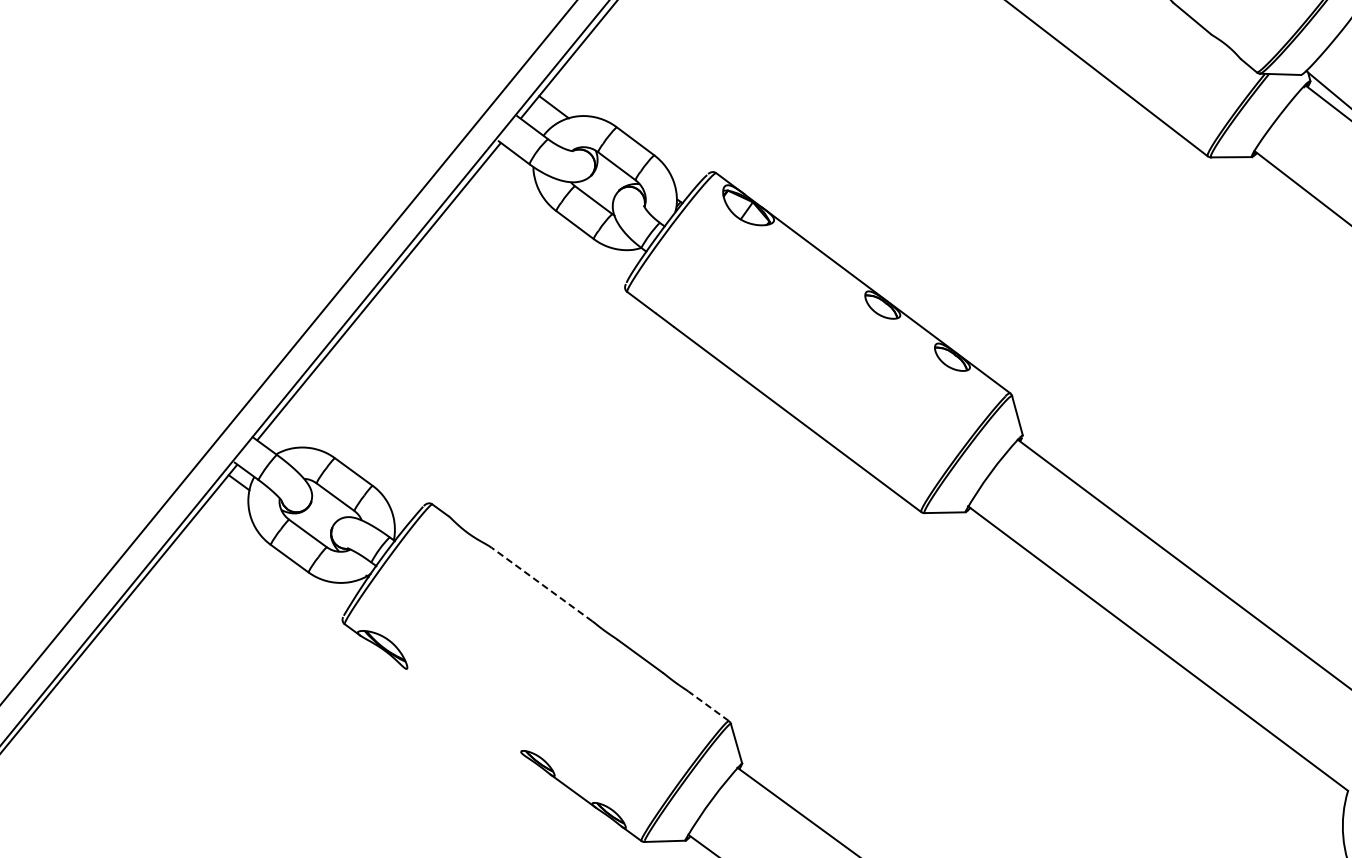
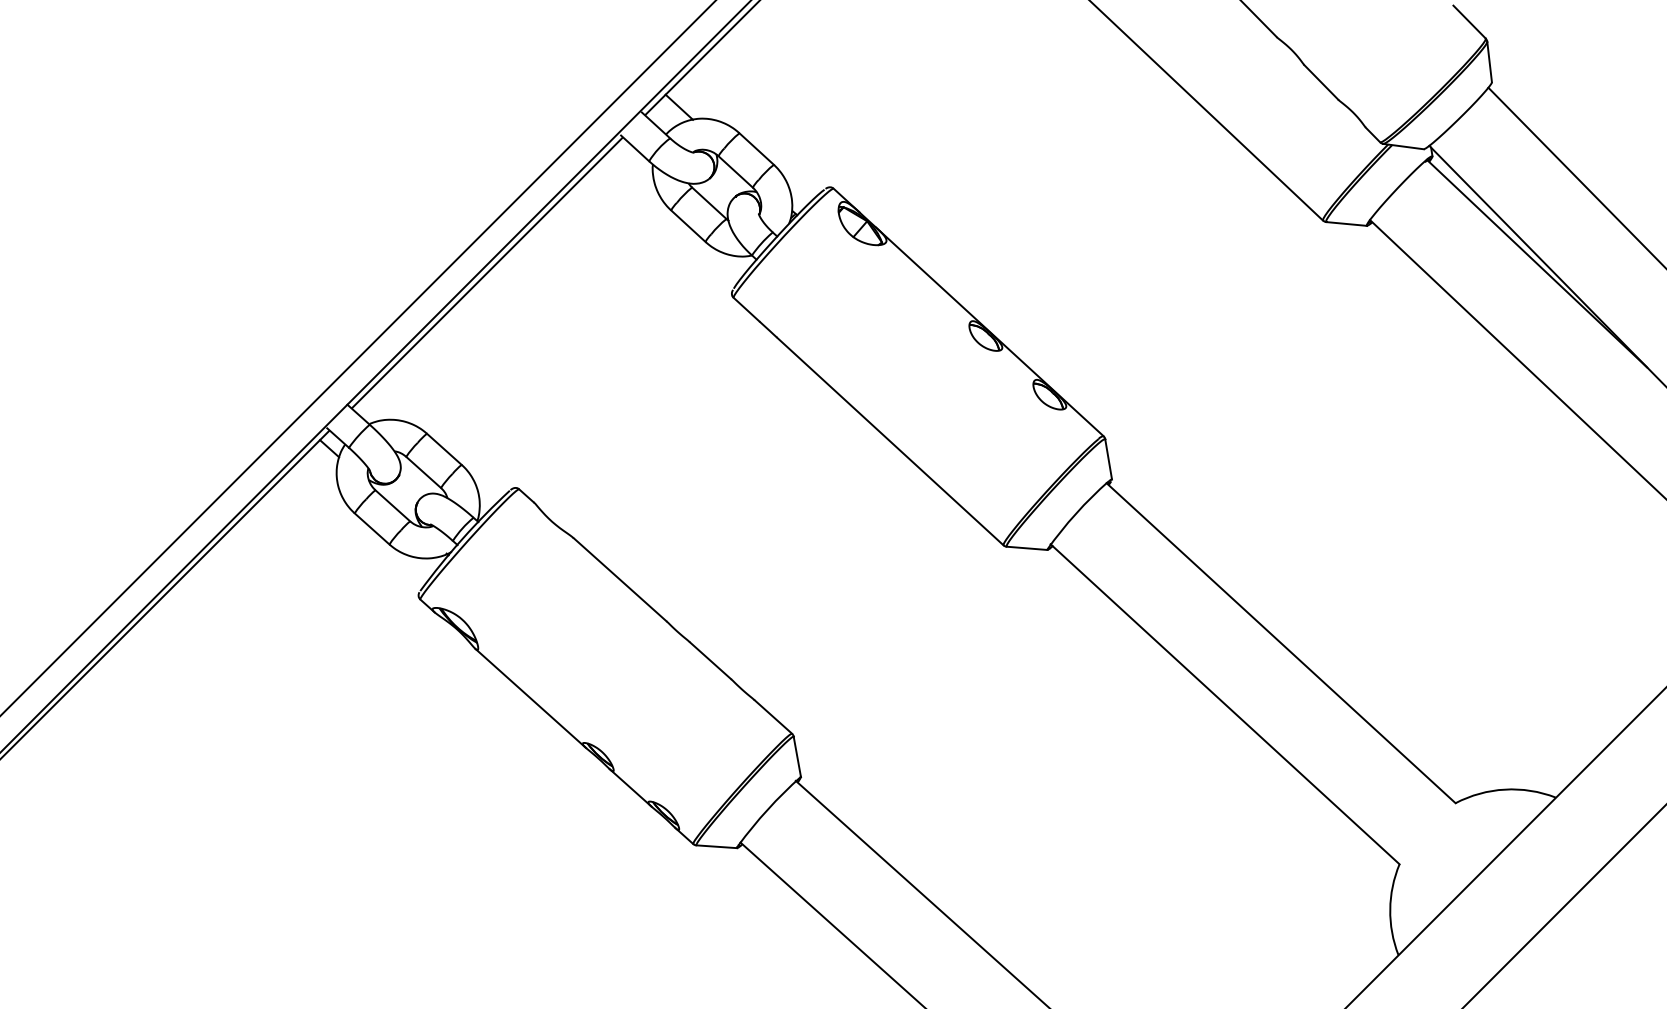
line: (541, 584) -> (619, 579), dashed -> solid
line: (708, 705) -> (773, 716), dashed -> solid
line: (464, 711) -> (530, 698), added

